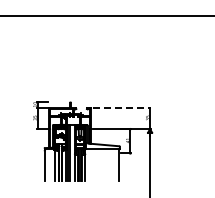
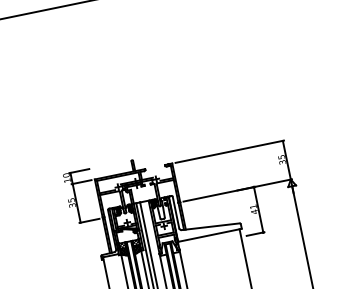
line: (122, 108) -> (231, 151), dashed -> solid

